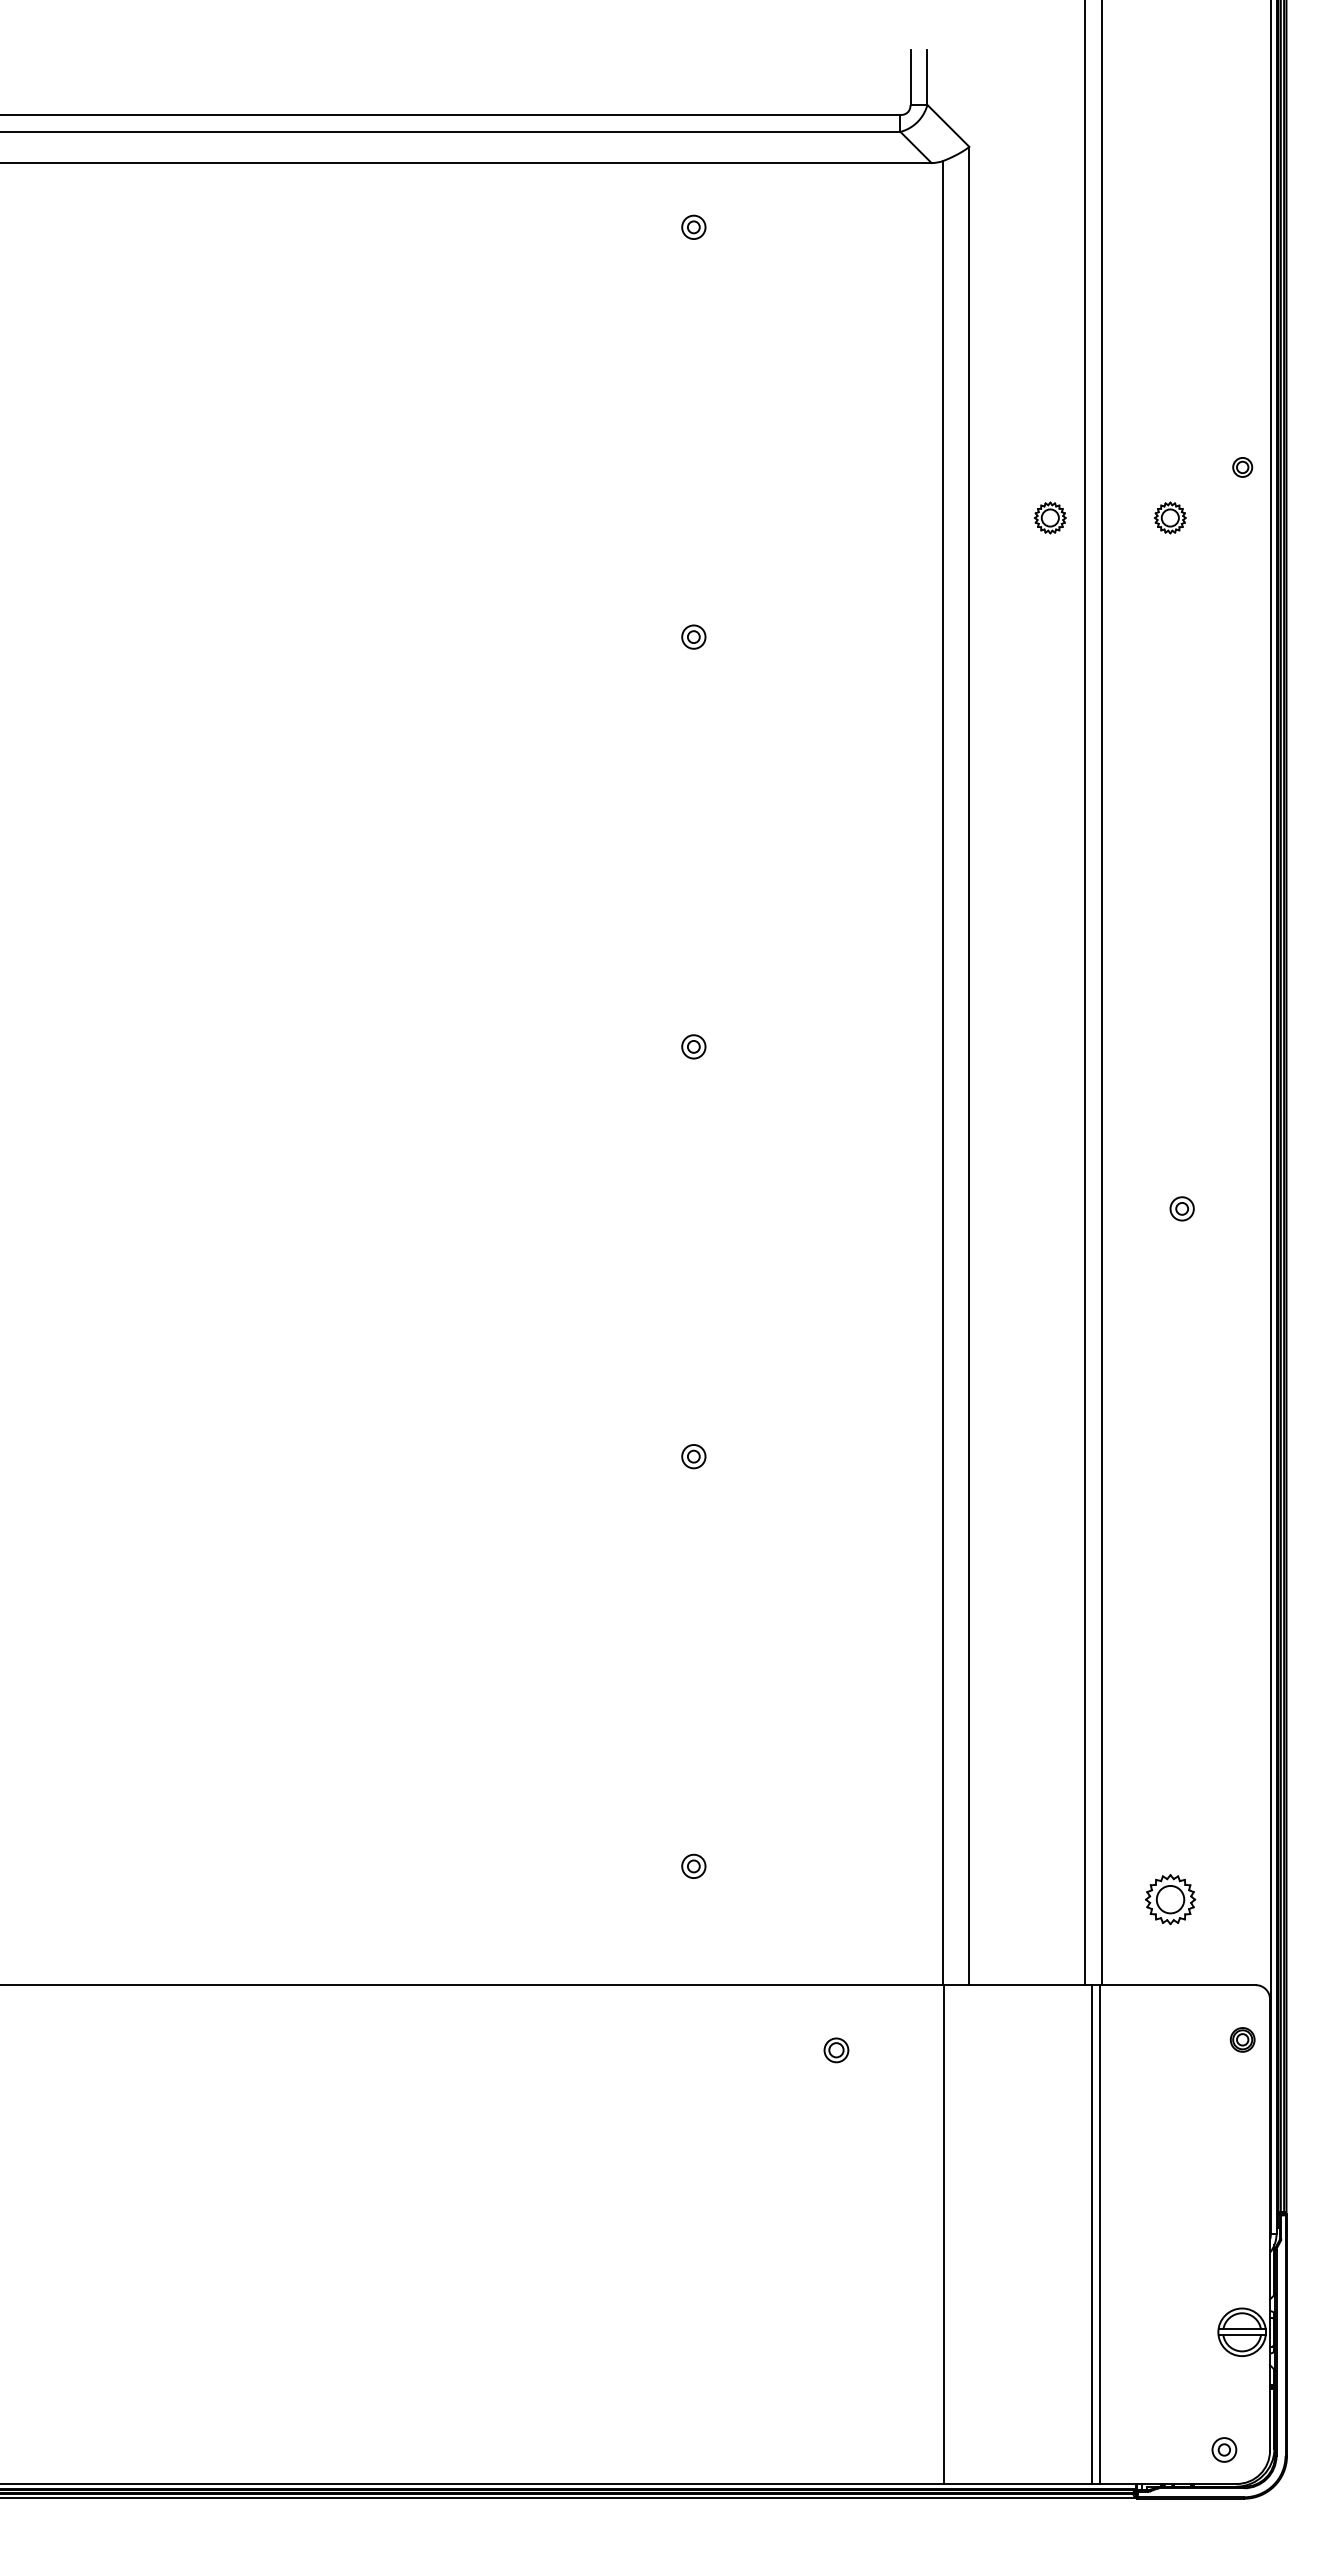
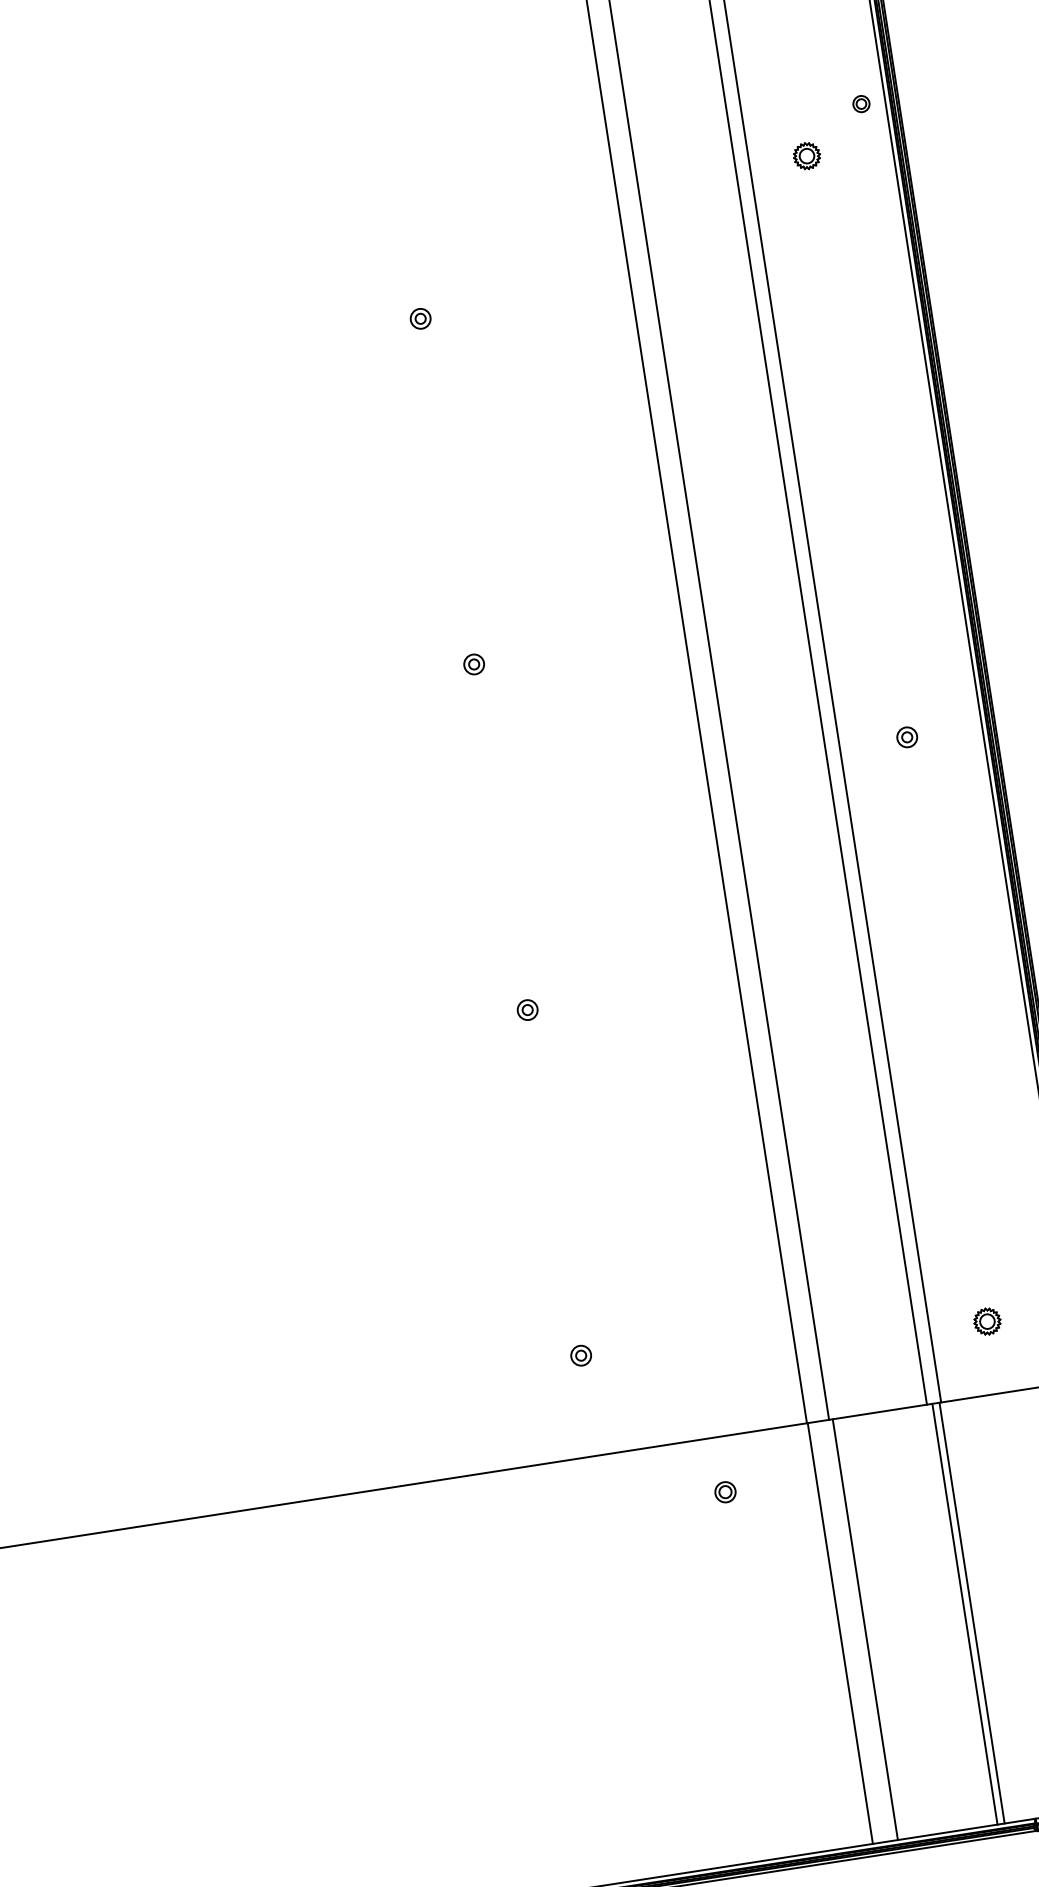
part: (1050, 517) -> (705, 171), removed
part: (1169, 1899) -> (986, 1321), size x0.62
line: (973, 2234) -> (865, 1629), added

